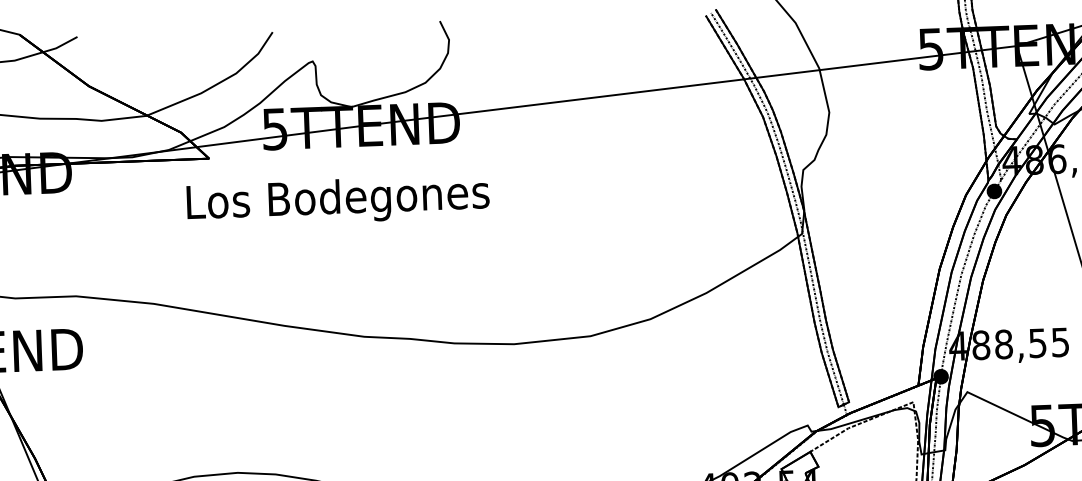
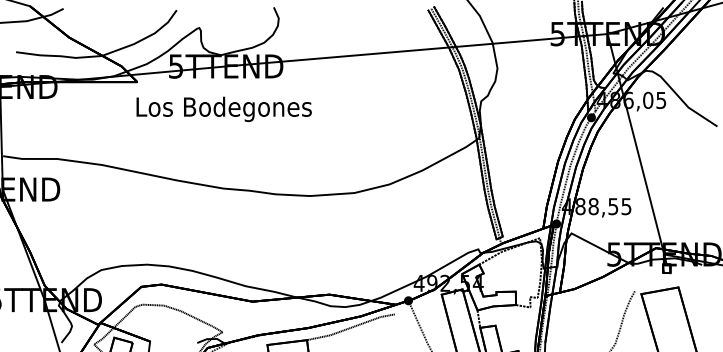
text: (336, 199) -> (223, 108), moved

